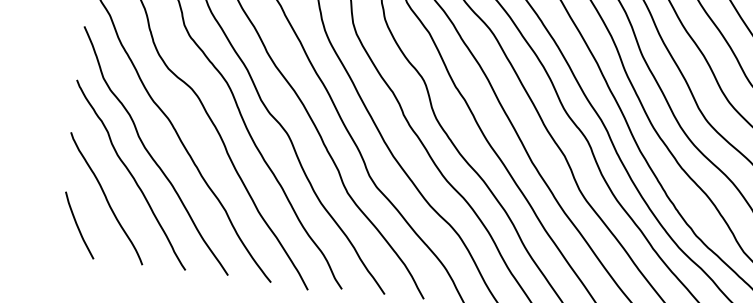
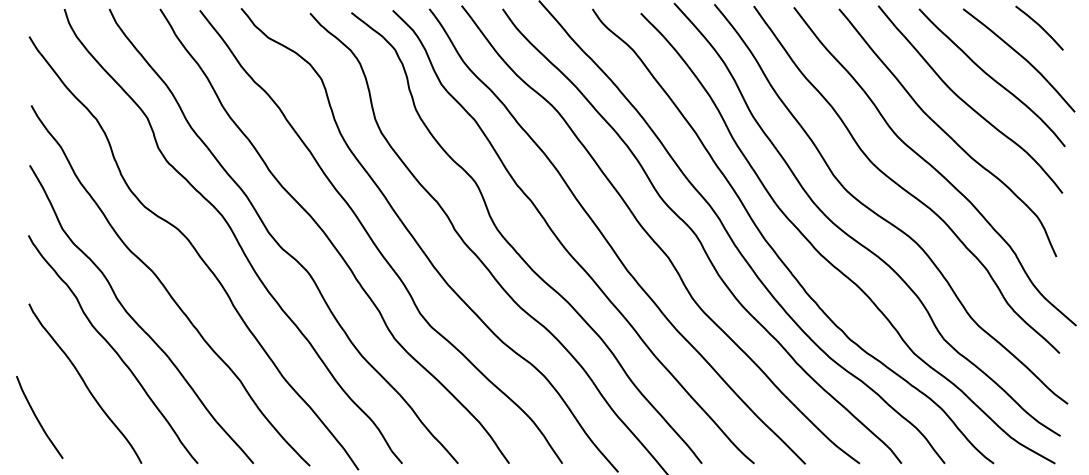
curve: (77, 225) -> (37, 417), moved

